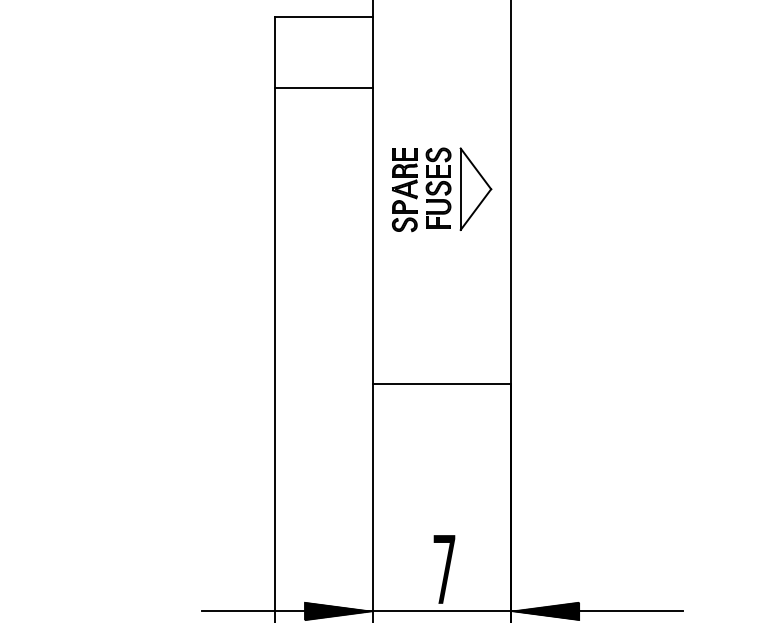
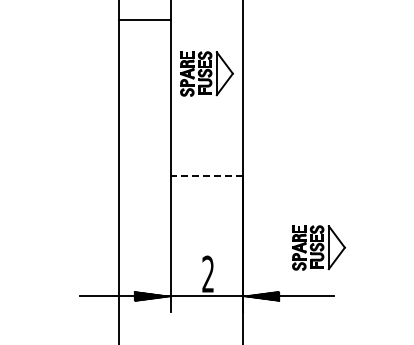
line: (441, 384) -> (206, 176), solid -> dashed
part: (655, 518) -> (319, 247), added
text: (443, 567) -> (207, 273), 7 -> 2

